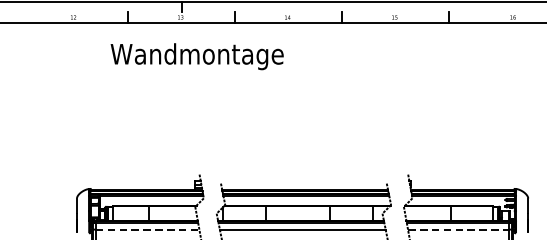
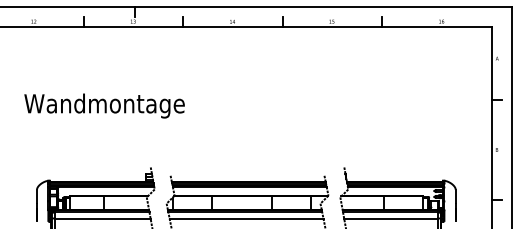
text: (197, 56) -> (104, 105), moved
line: (148, 229) -> (103, 218), dashed -> solid
line: (459, 229) -> (391, 218), dashed -> solid

